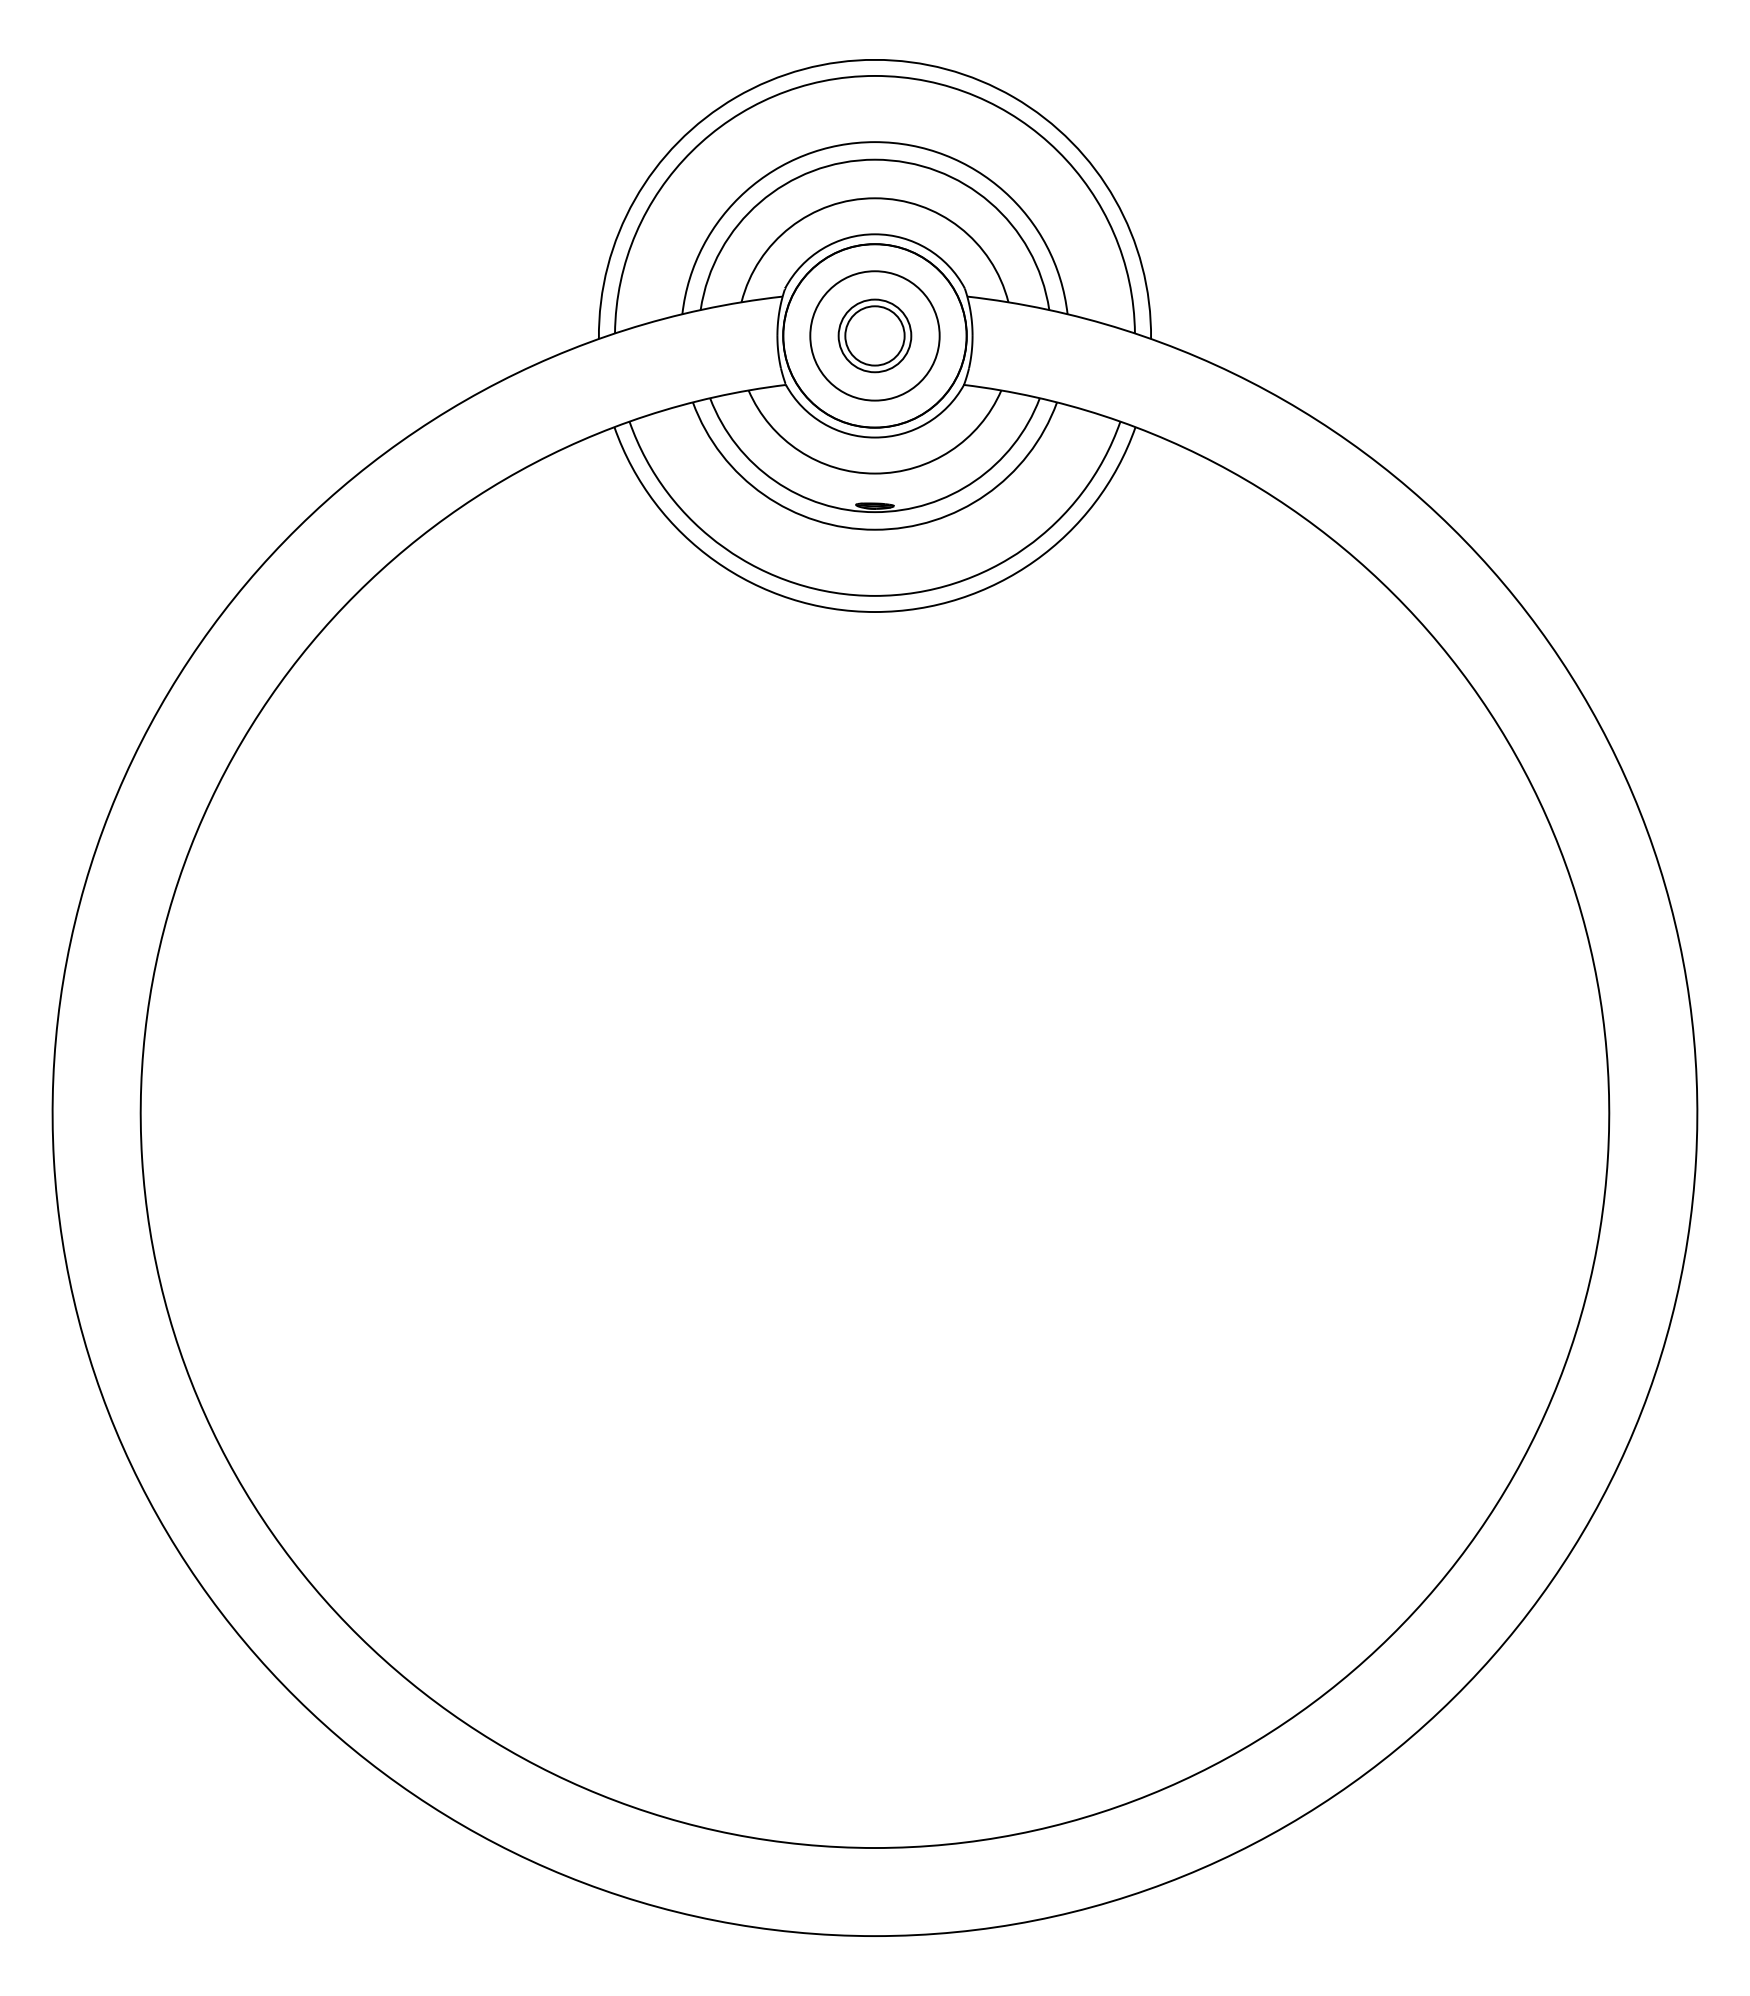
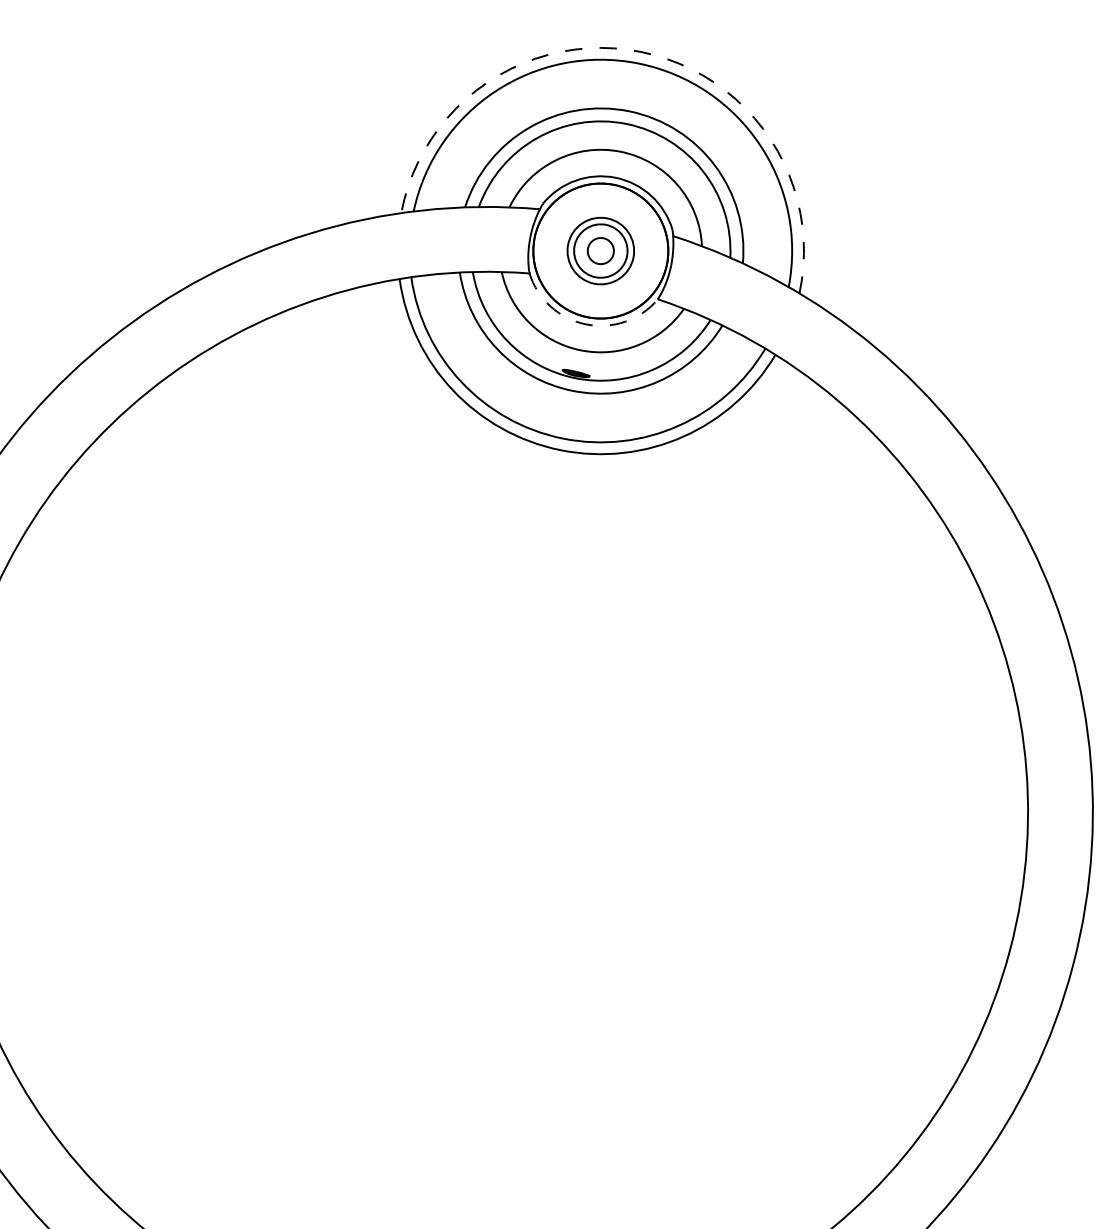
arc: (874, 59) -> (640, 51), solid -> dashed
circle: (874, 335) -> (600, 250), size x0.6
circle: (874, 335) -> (600, 250), size x0.7
arc: (874, 437) -> (585, 324), solid -> dashed

